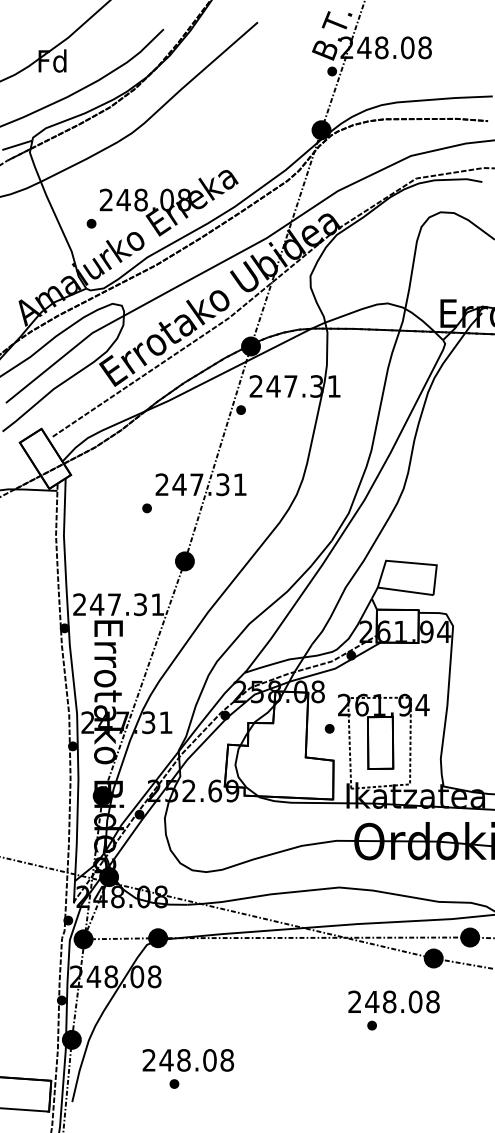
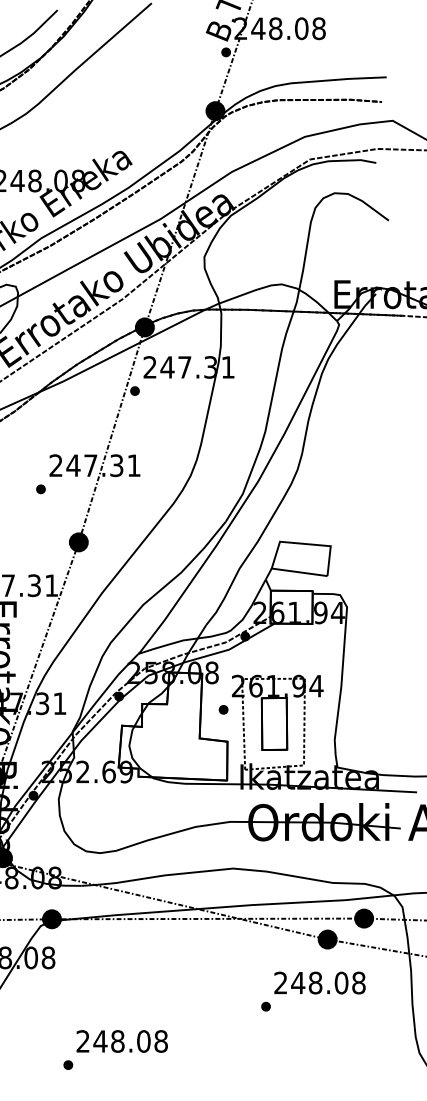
text: (393, 1001) -> (319, 982), moved
text: (188, 1060) -> (122, 1041), moved

